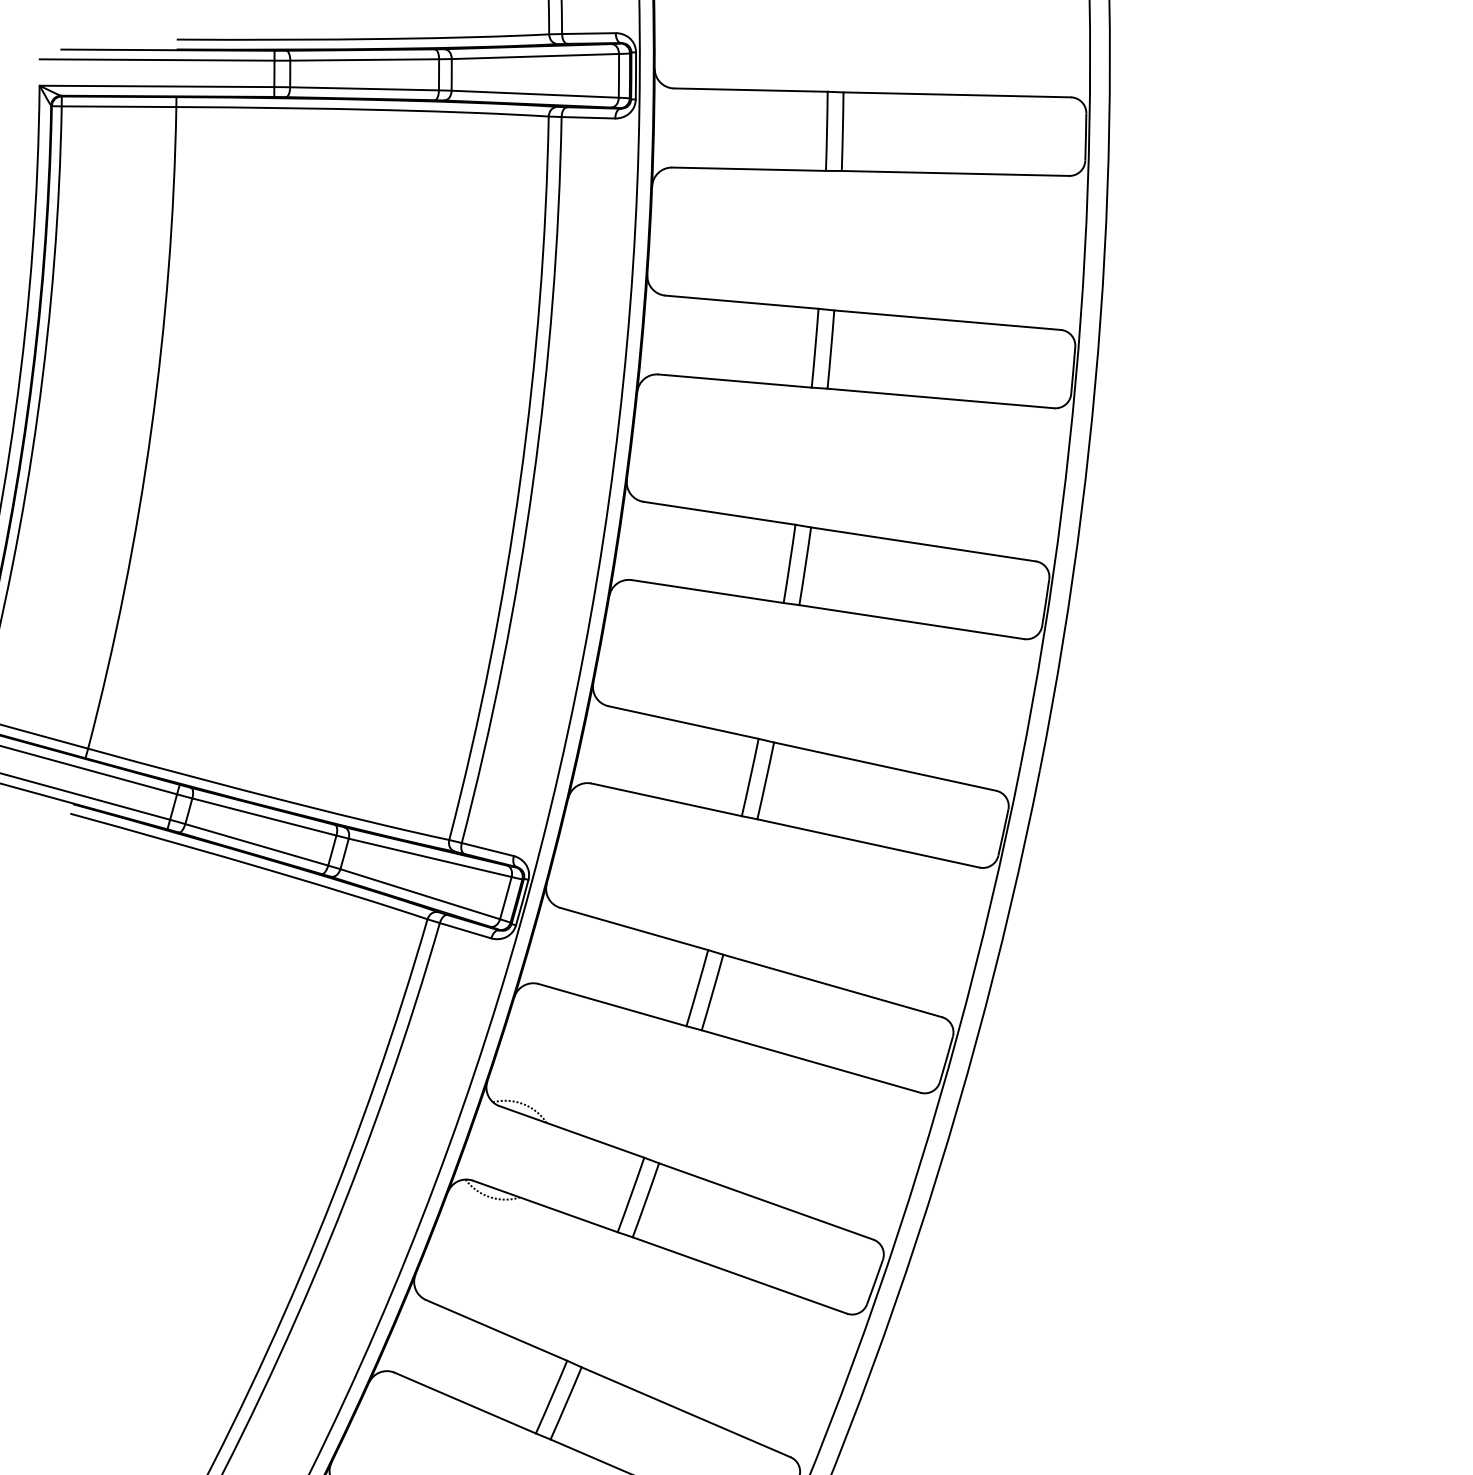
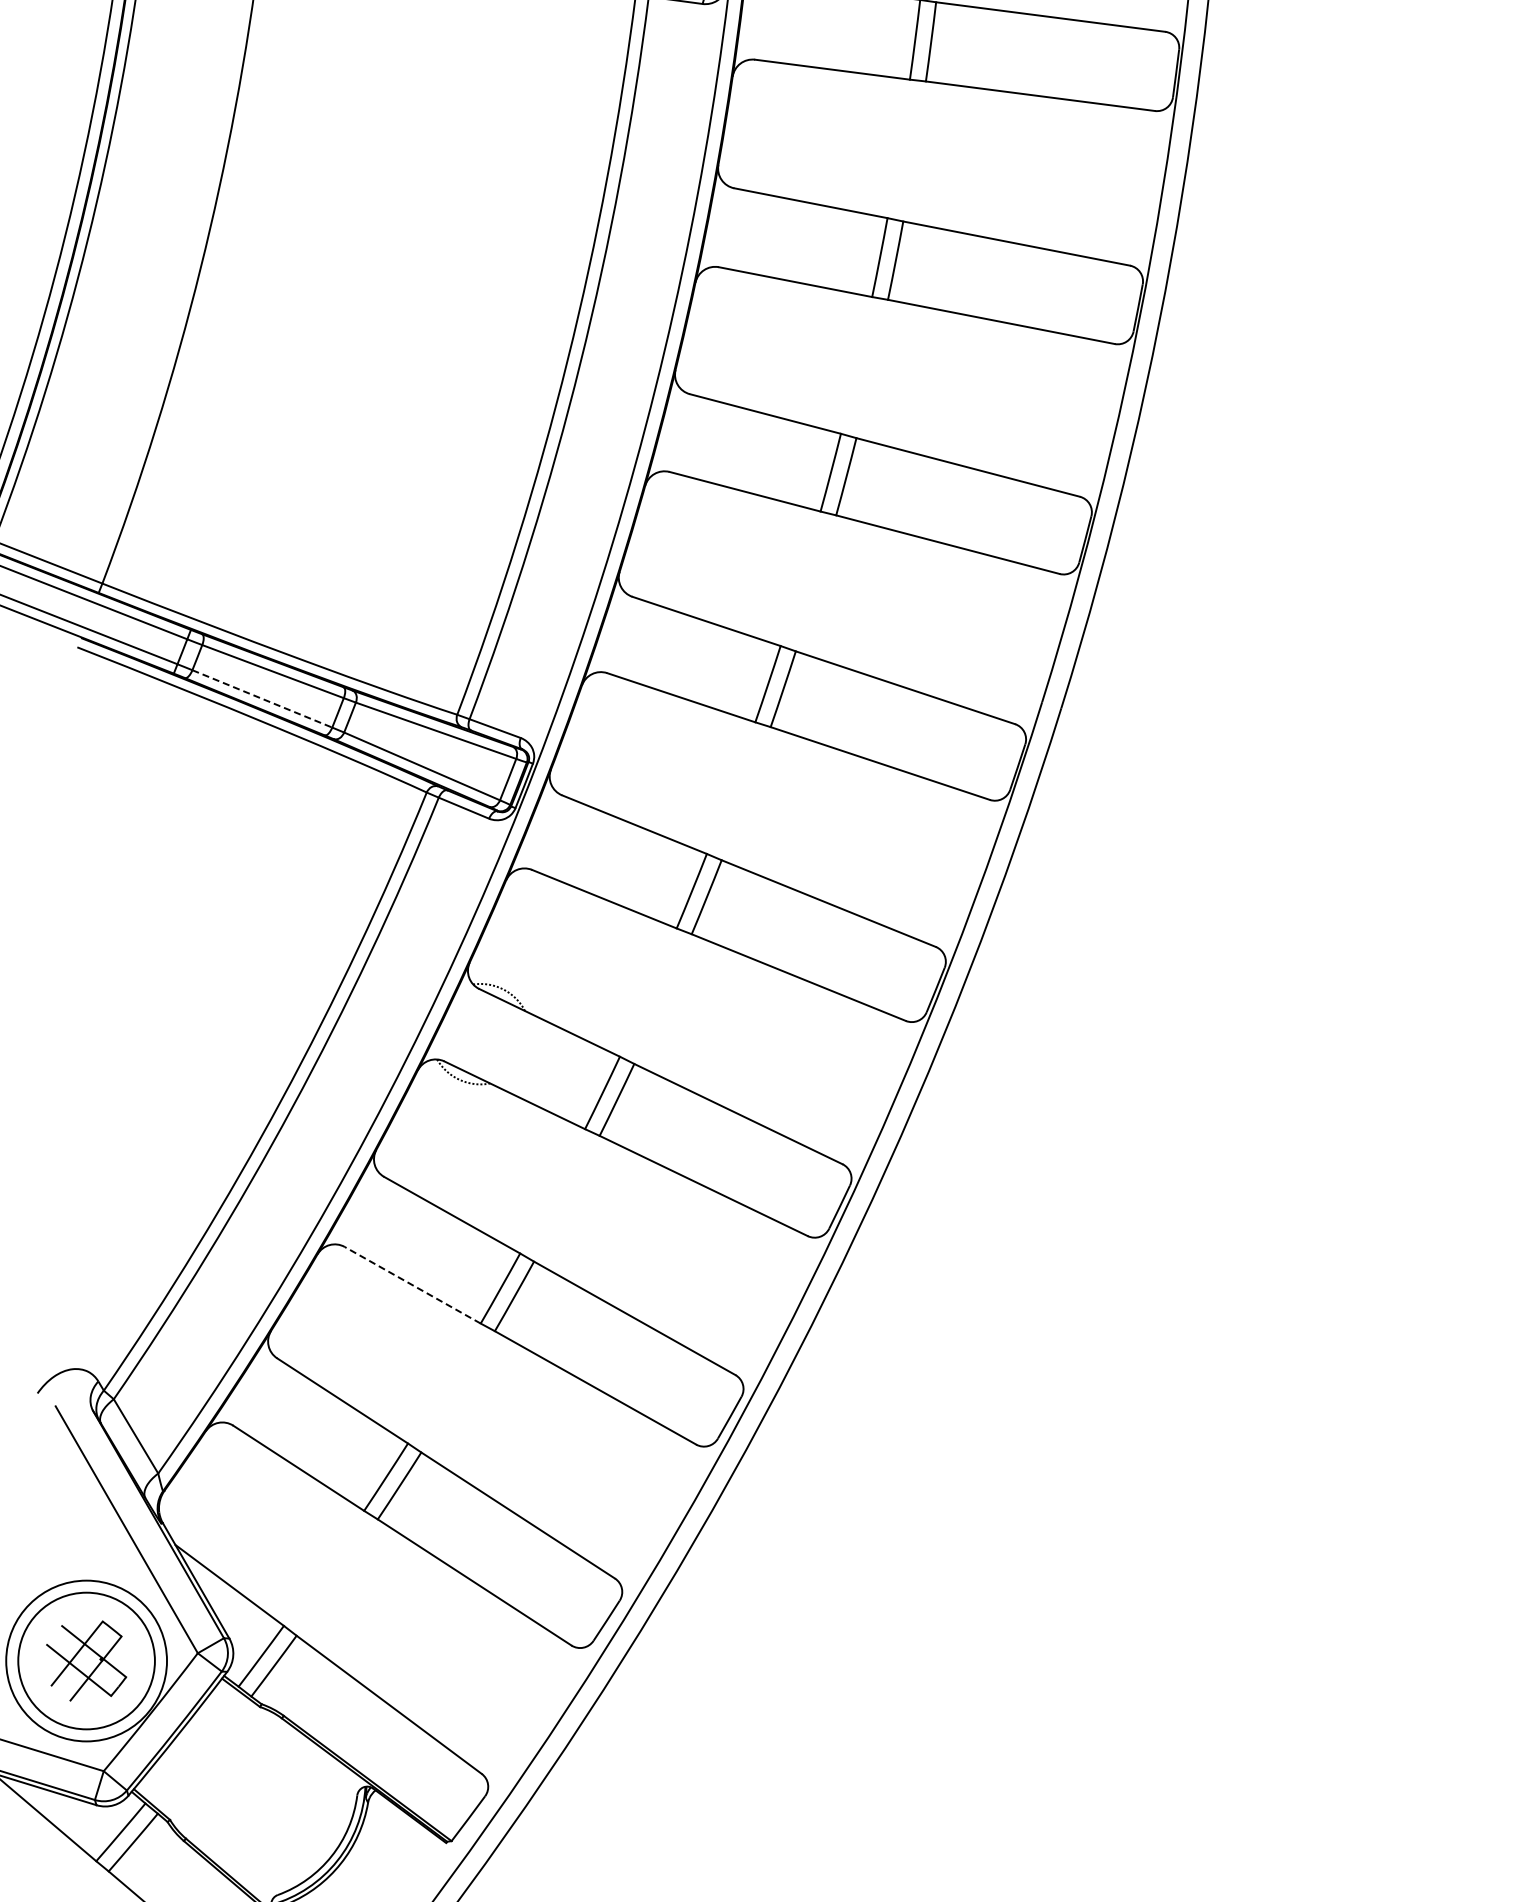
line: (256, 844) -> (262, 698), solid -> dashed
line: (465, 1403) -> (412, 1285), solid -> dashed

